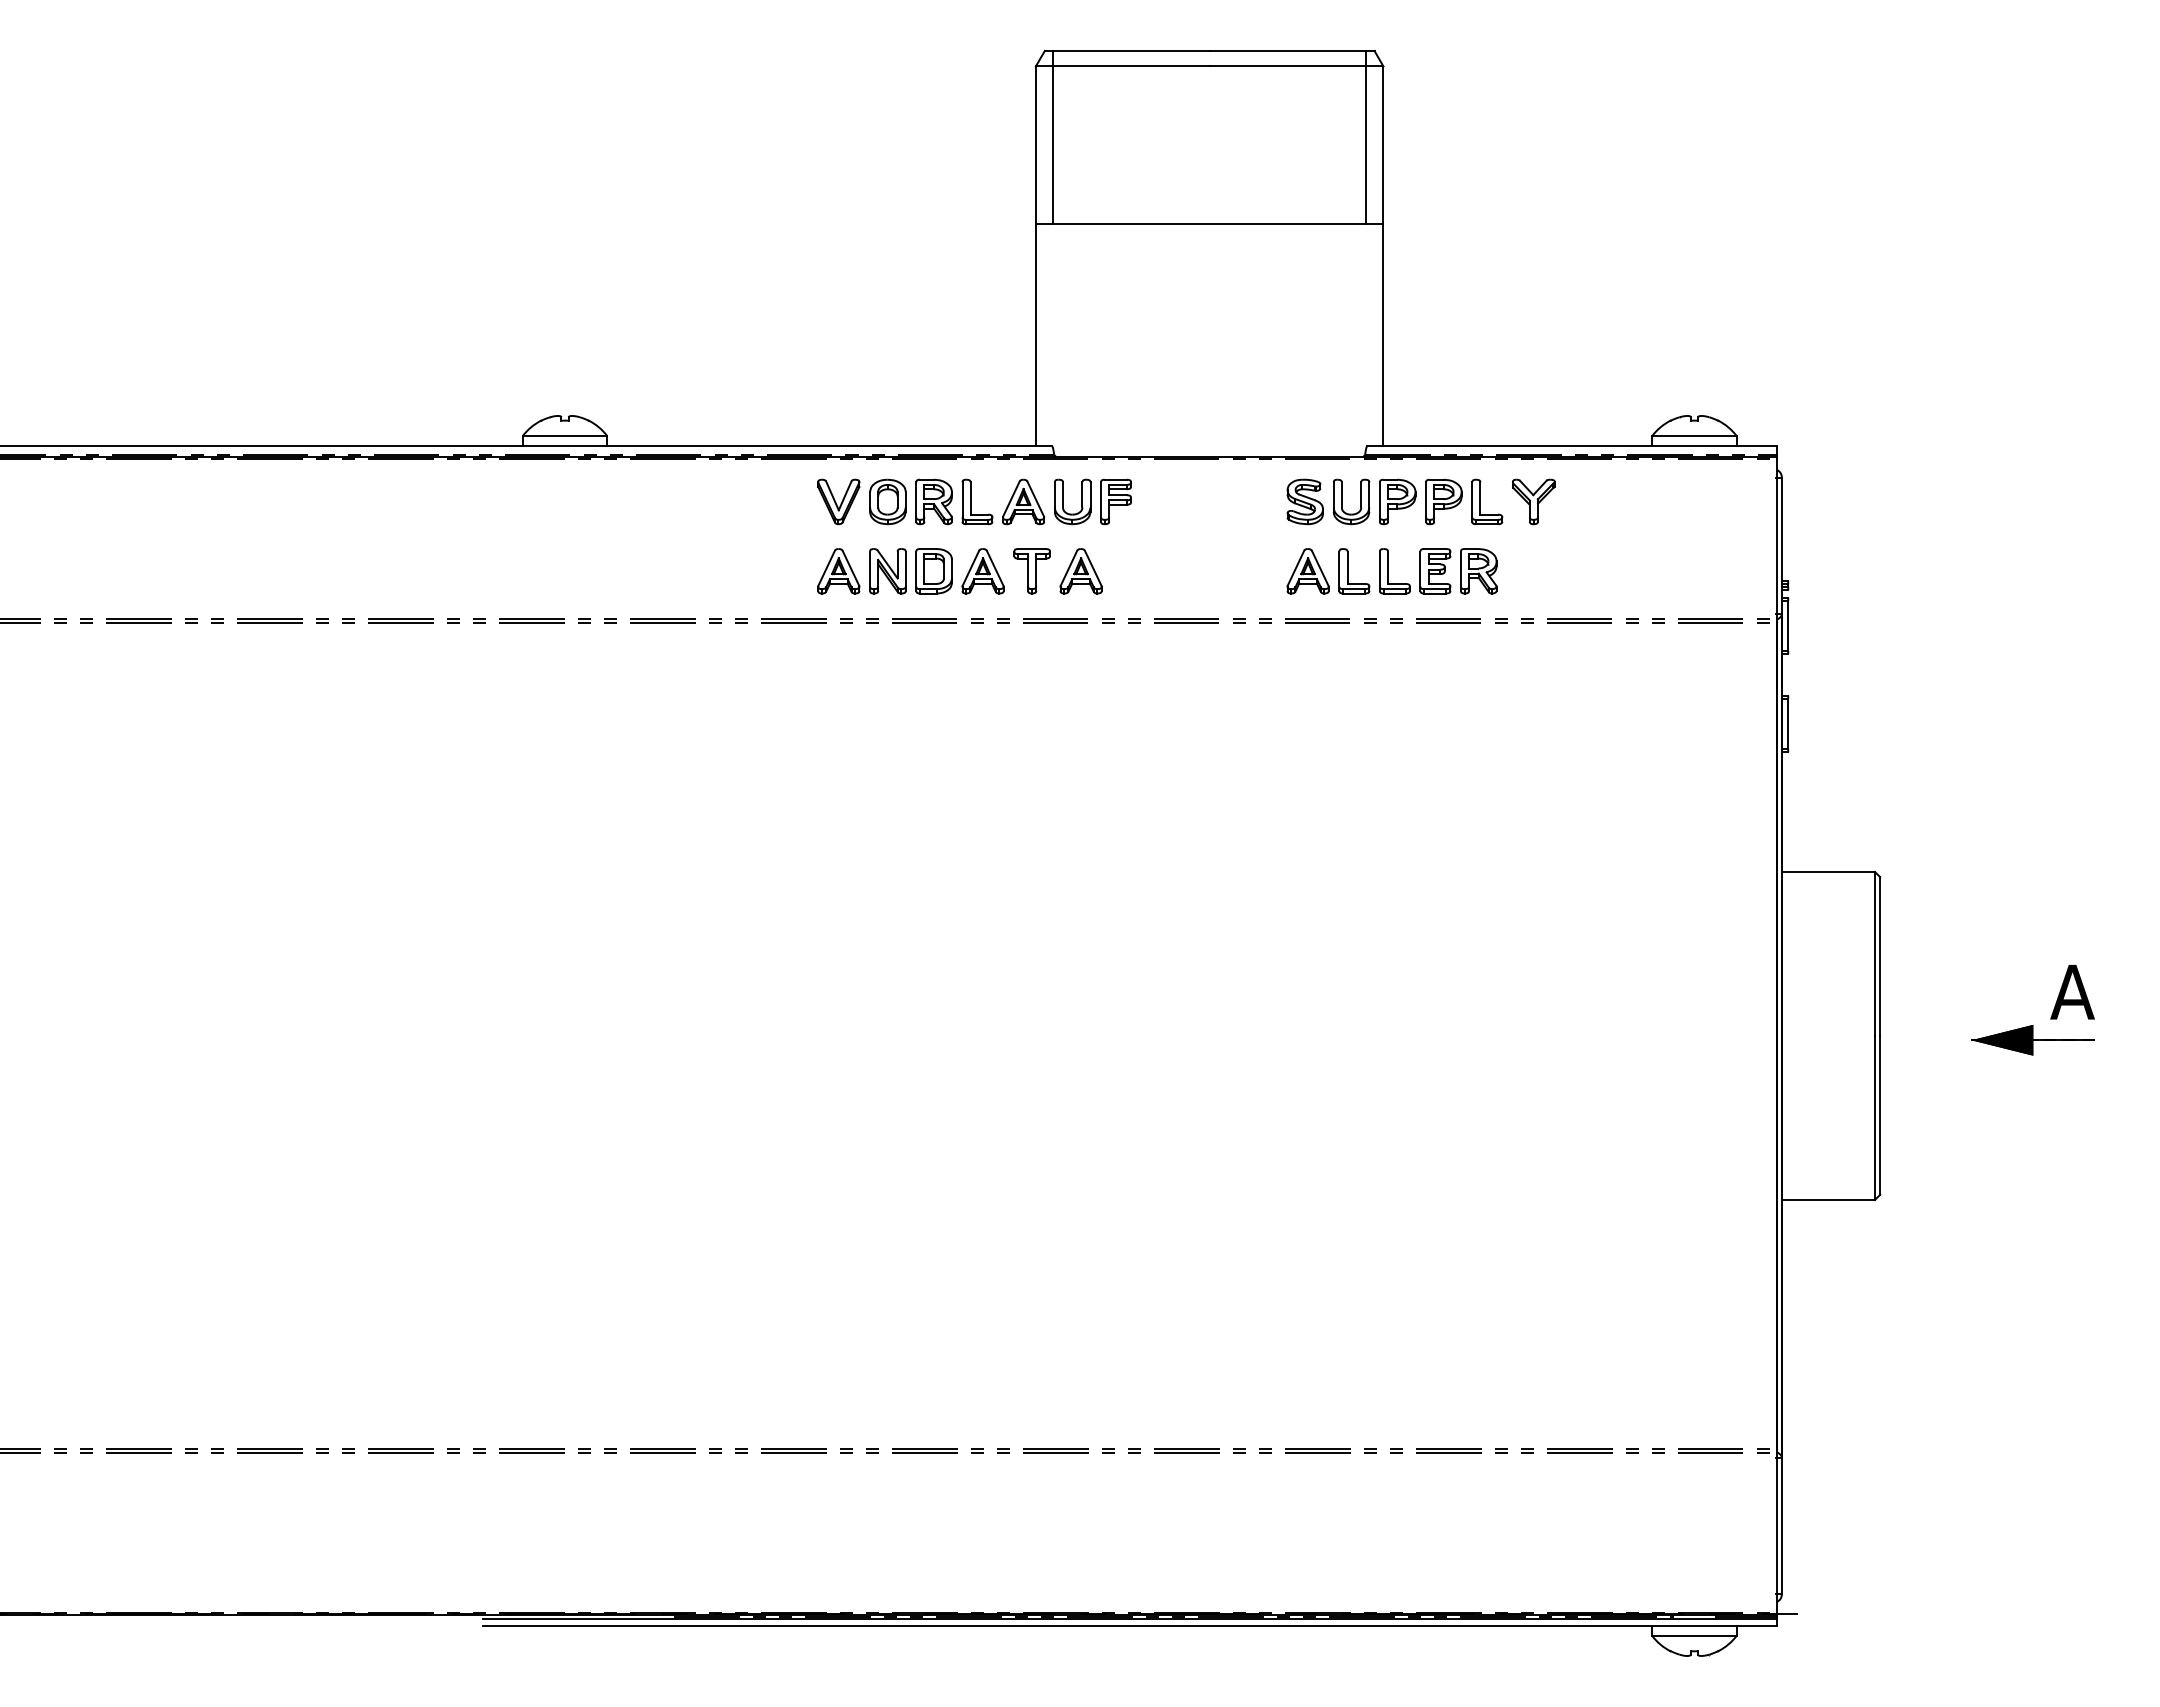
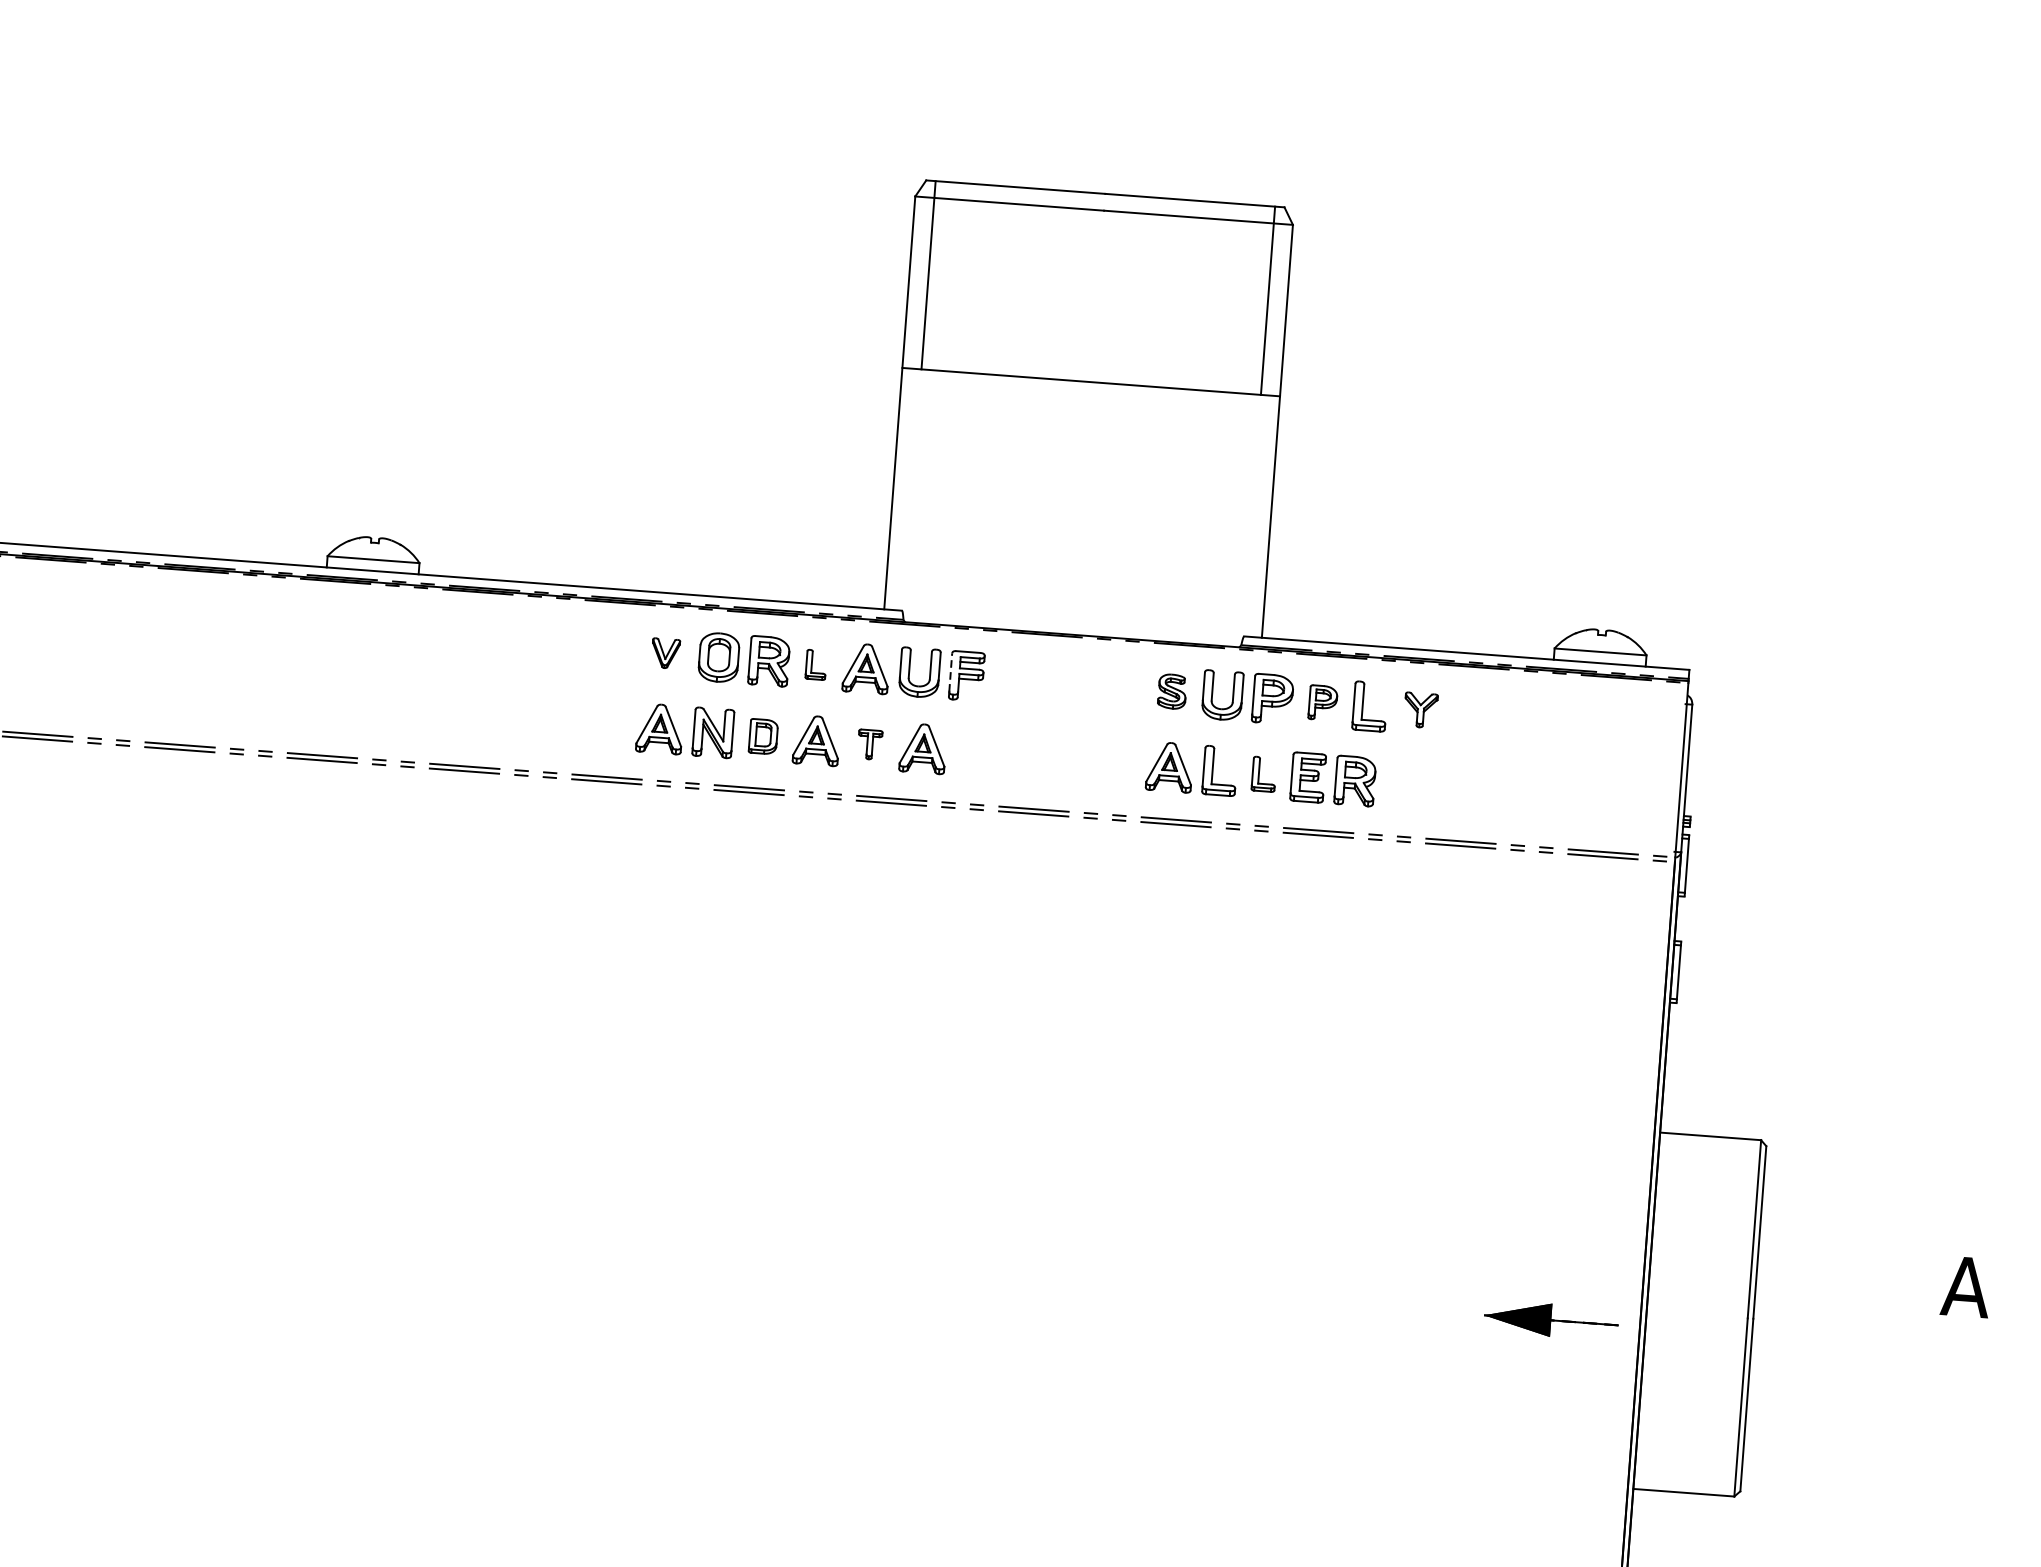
line: (1101, 499) -> (951, 672), solid -> dashed
part: (838, 501) -> (665, 653), size x0.6
part: (977, 501) -> (816, 664), size x0.6
part: (1304, 501) -> (1171, 691), size x0.7
part: (1443, 501) -> (1322, 702), size x0.7
part: (1533, 501) -> (1420, 709), size x0.7
part: (933, 571) -> (762, 736), size x0.7
part: (1031, 571) -> (869, 744), size x0.6
part: (1394, 571) -> (1263, 774), size x0.7
part: (2032, 1040) -> (1550, 1320), moved

